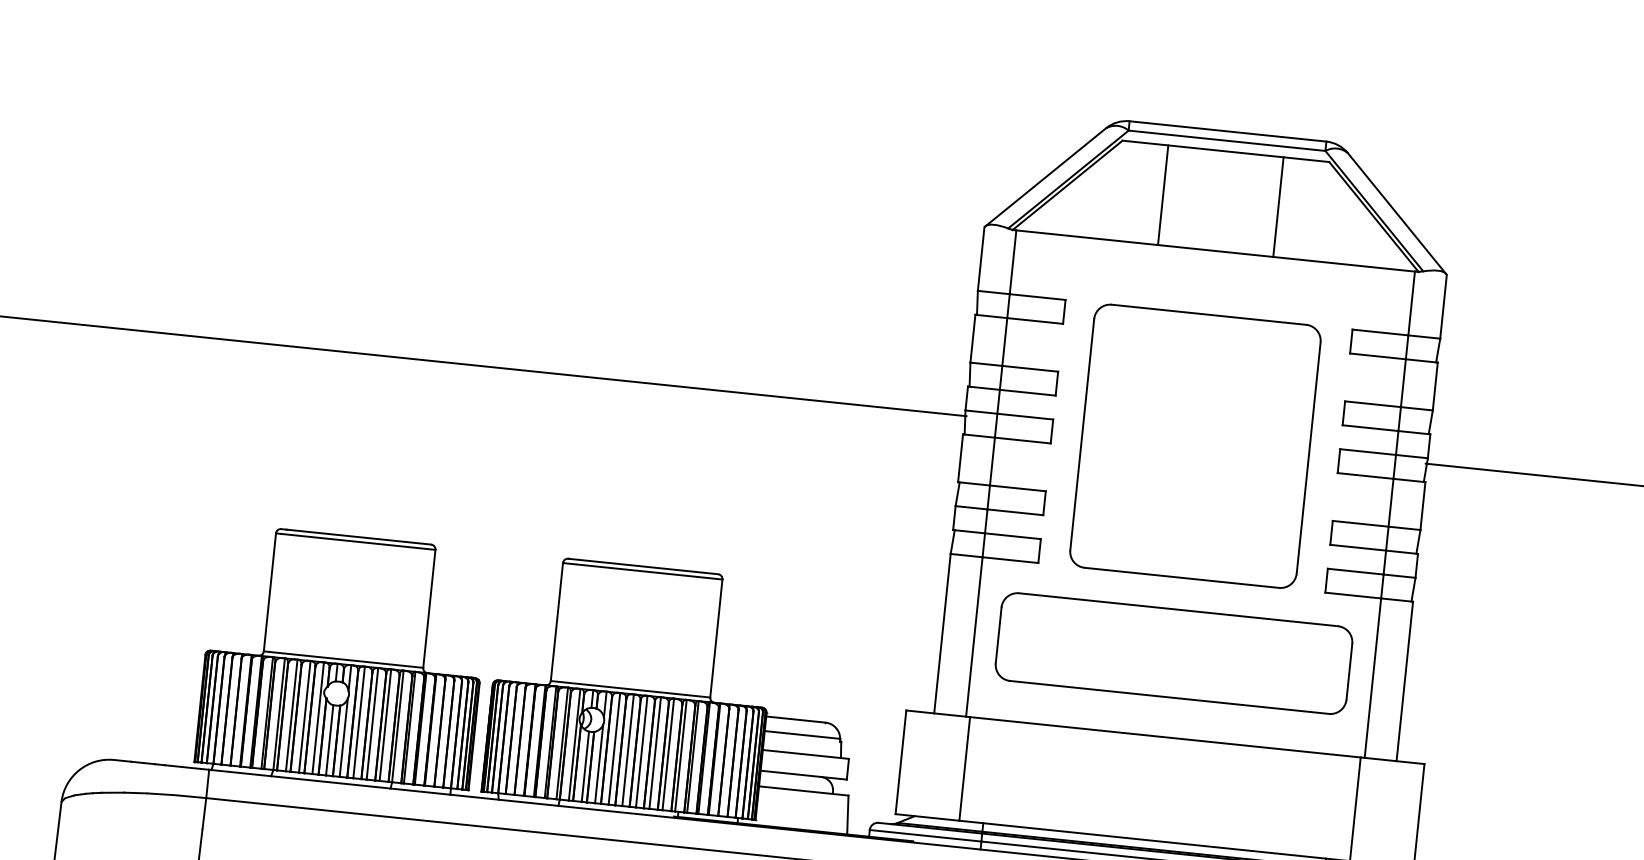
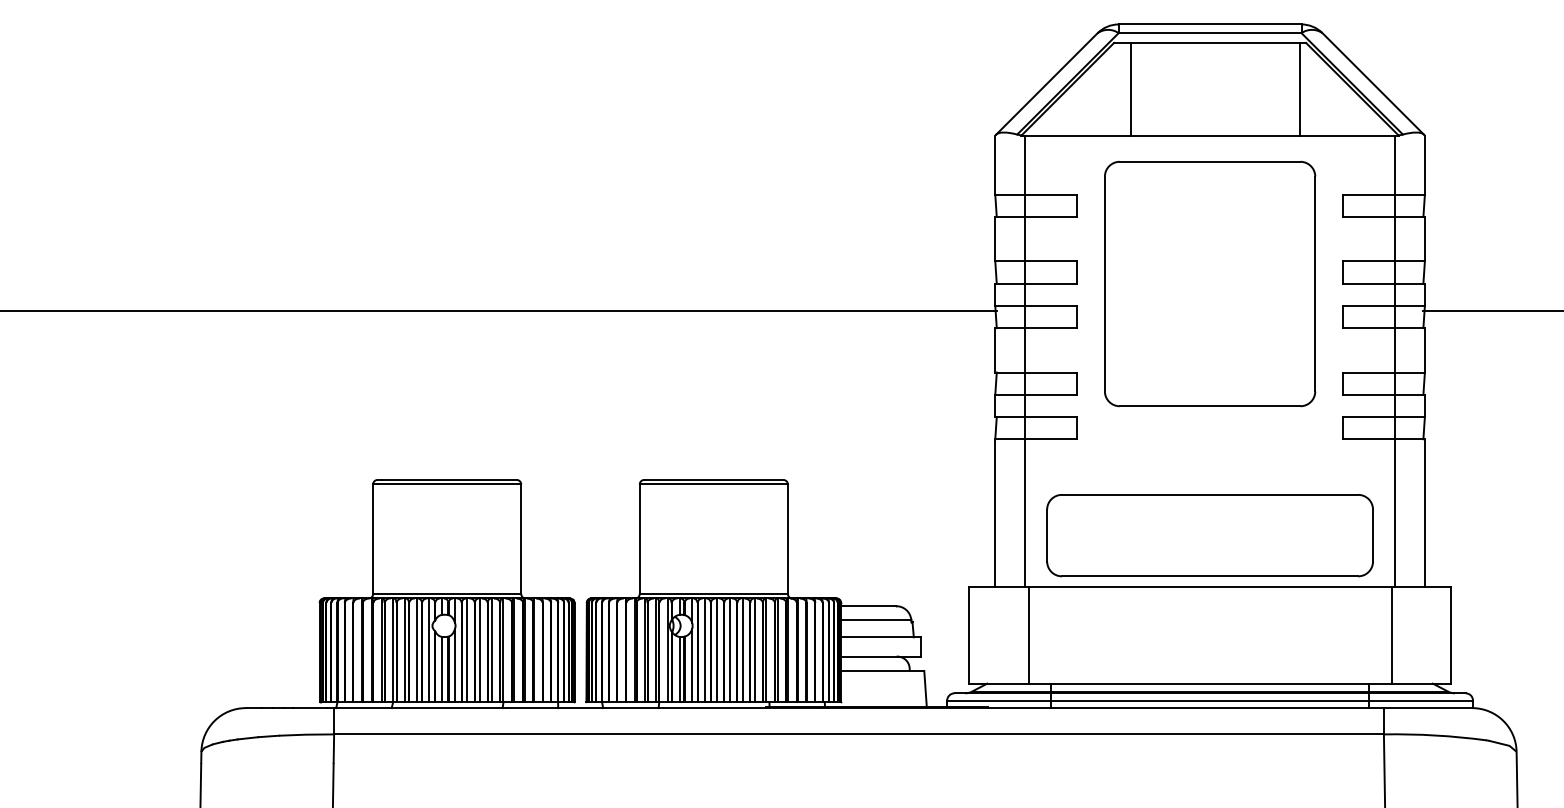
line: (1163, 194) -> (1130, 88), moved
line: (1278, 206) -> (1299, 88), moved
part: (1195, 446) -> (1210, 284), moved
part: (1173, 653) -> (1209, 535), moved

